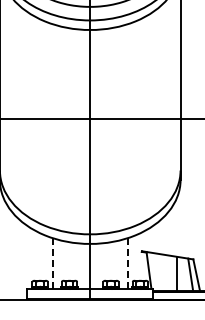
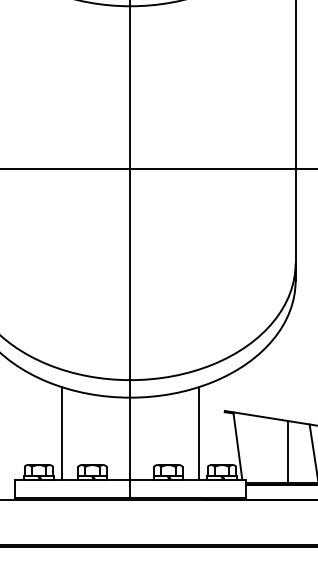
line: (52, 263) -> (61, 433), dashed -> solid
line: (127, 263) -> (198, 433), dashed -> solid

